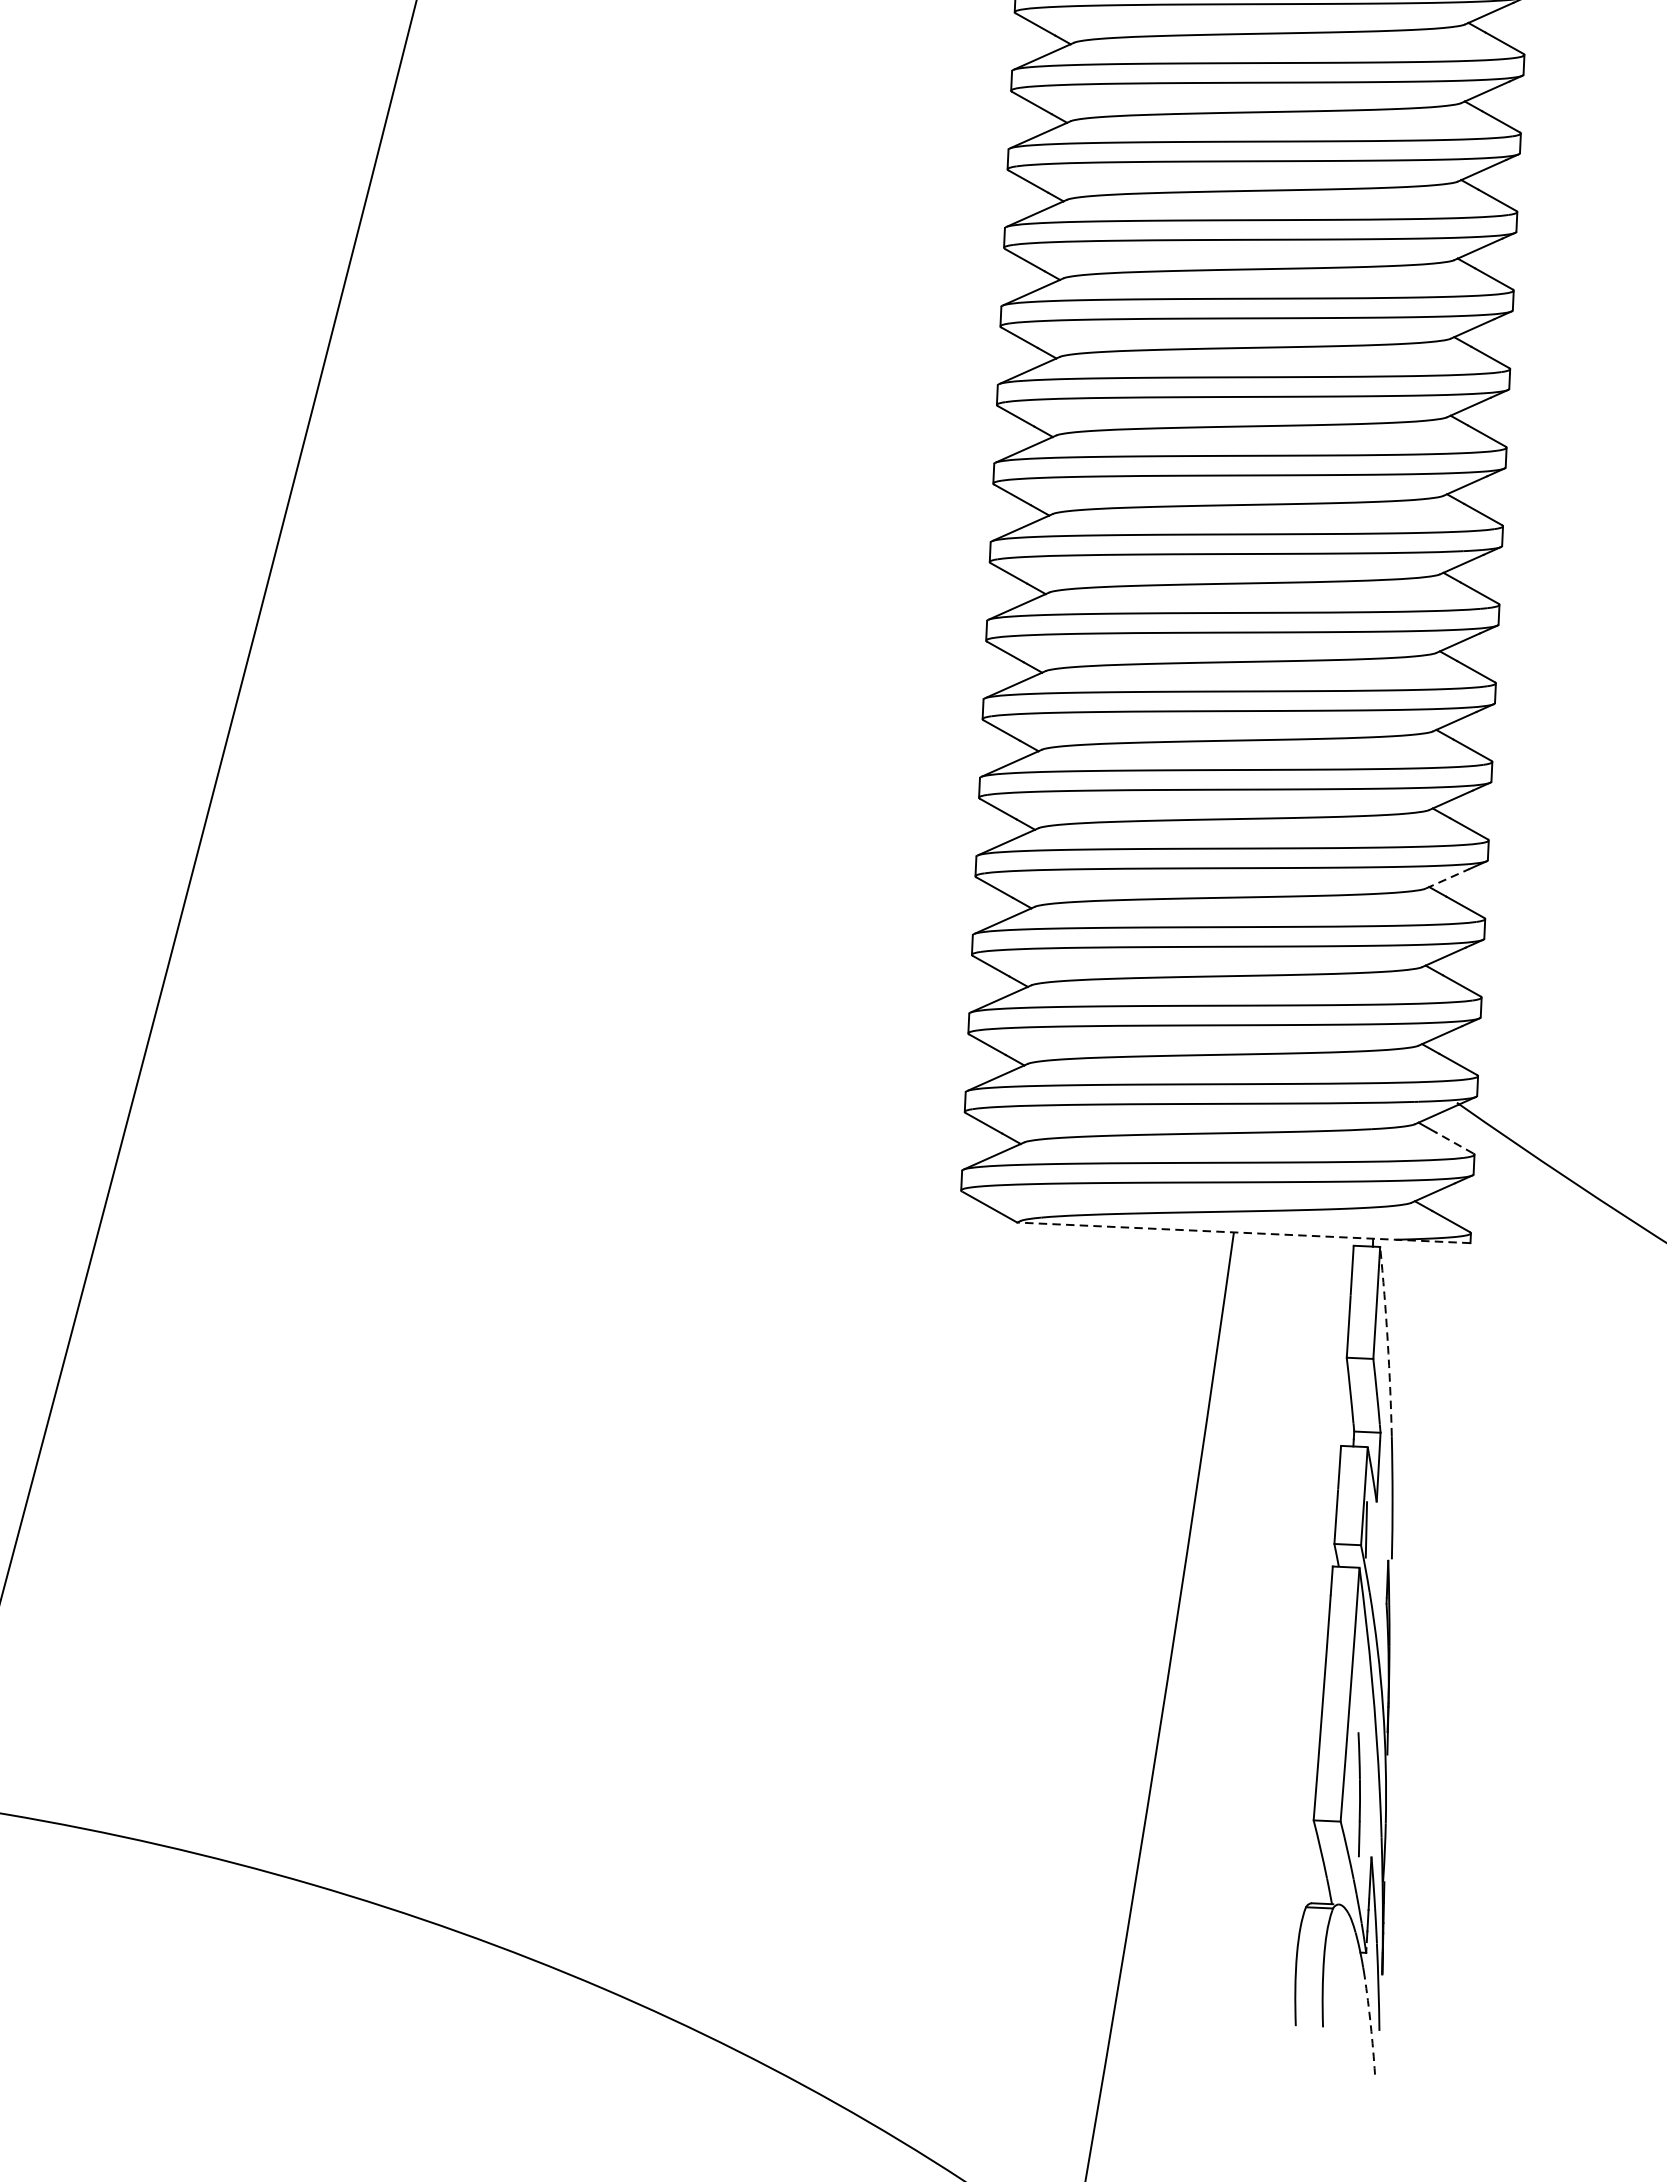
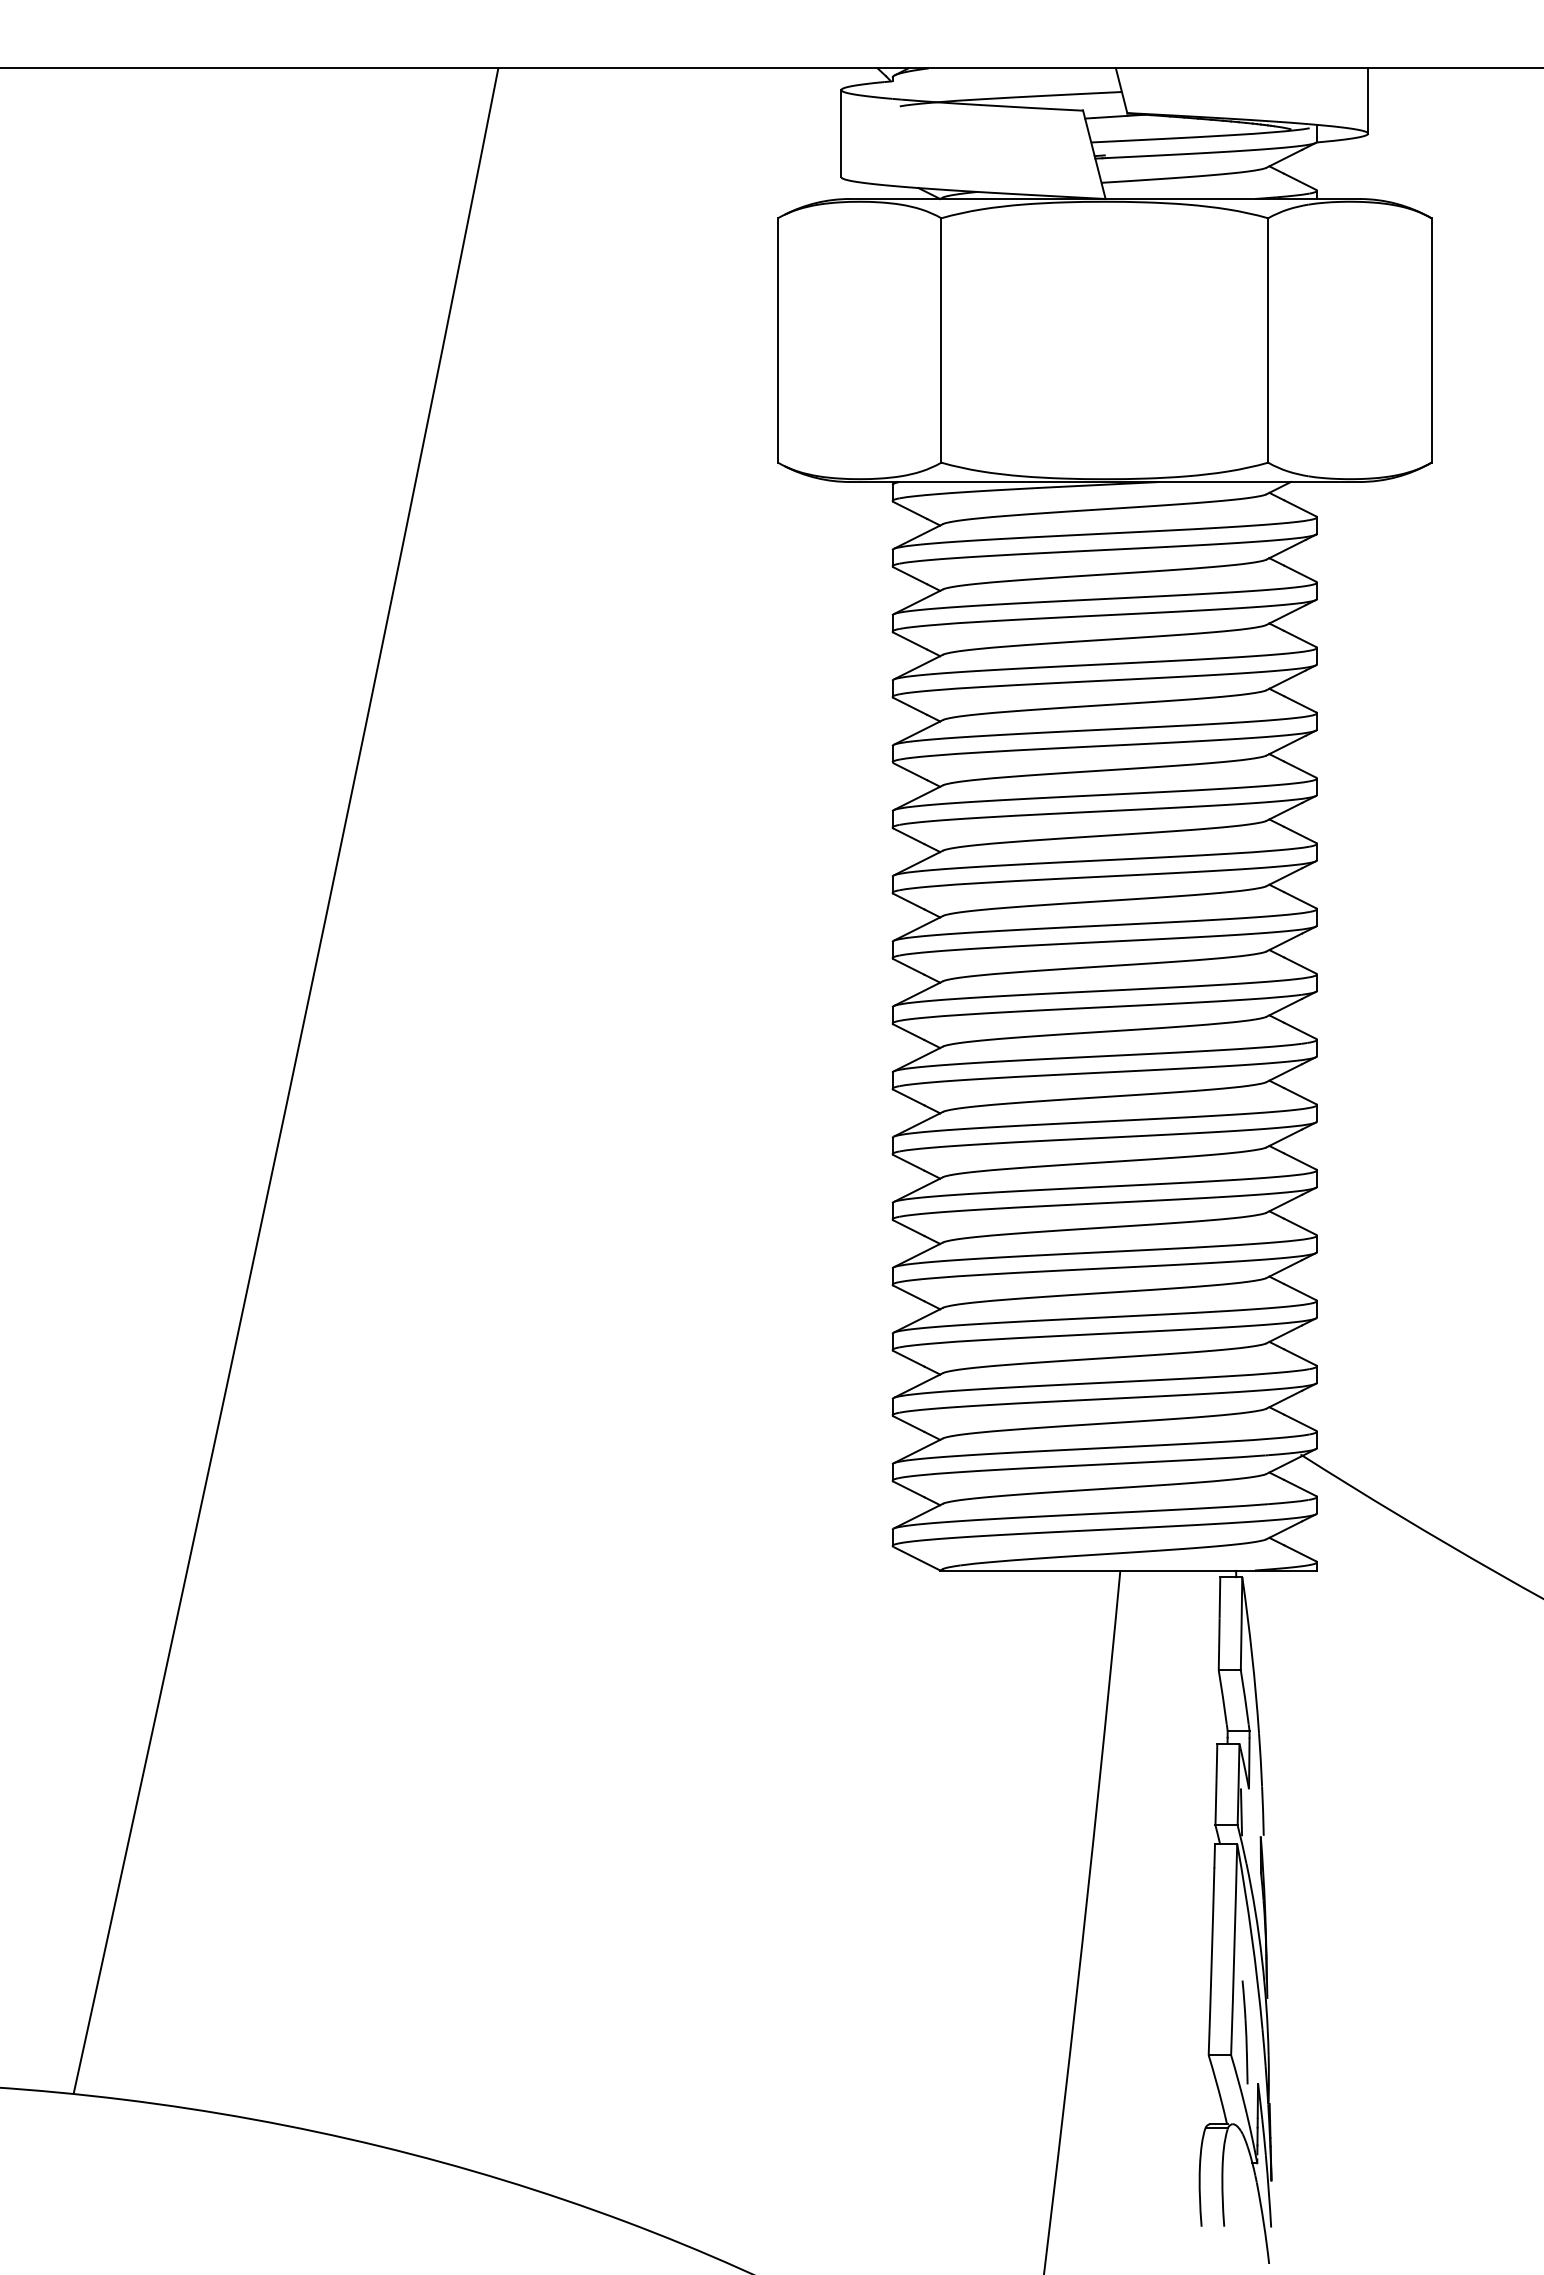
line: (1447, 879) -> (1284, 1269), dashed -> solid
line: (1455, 1142) -> (1300, 1487), dashed -> solid
line: (1243, 1232) -> (1128, 1570), dashed -> solid
arc: (1388, 1341) -> (1252, 1655), dashed -> solid
arc: (1370, 2025) -> (1263, 2223), dashed -> solid

